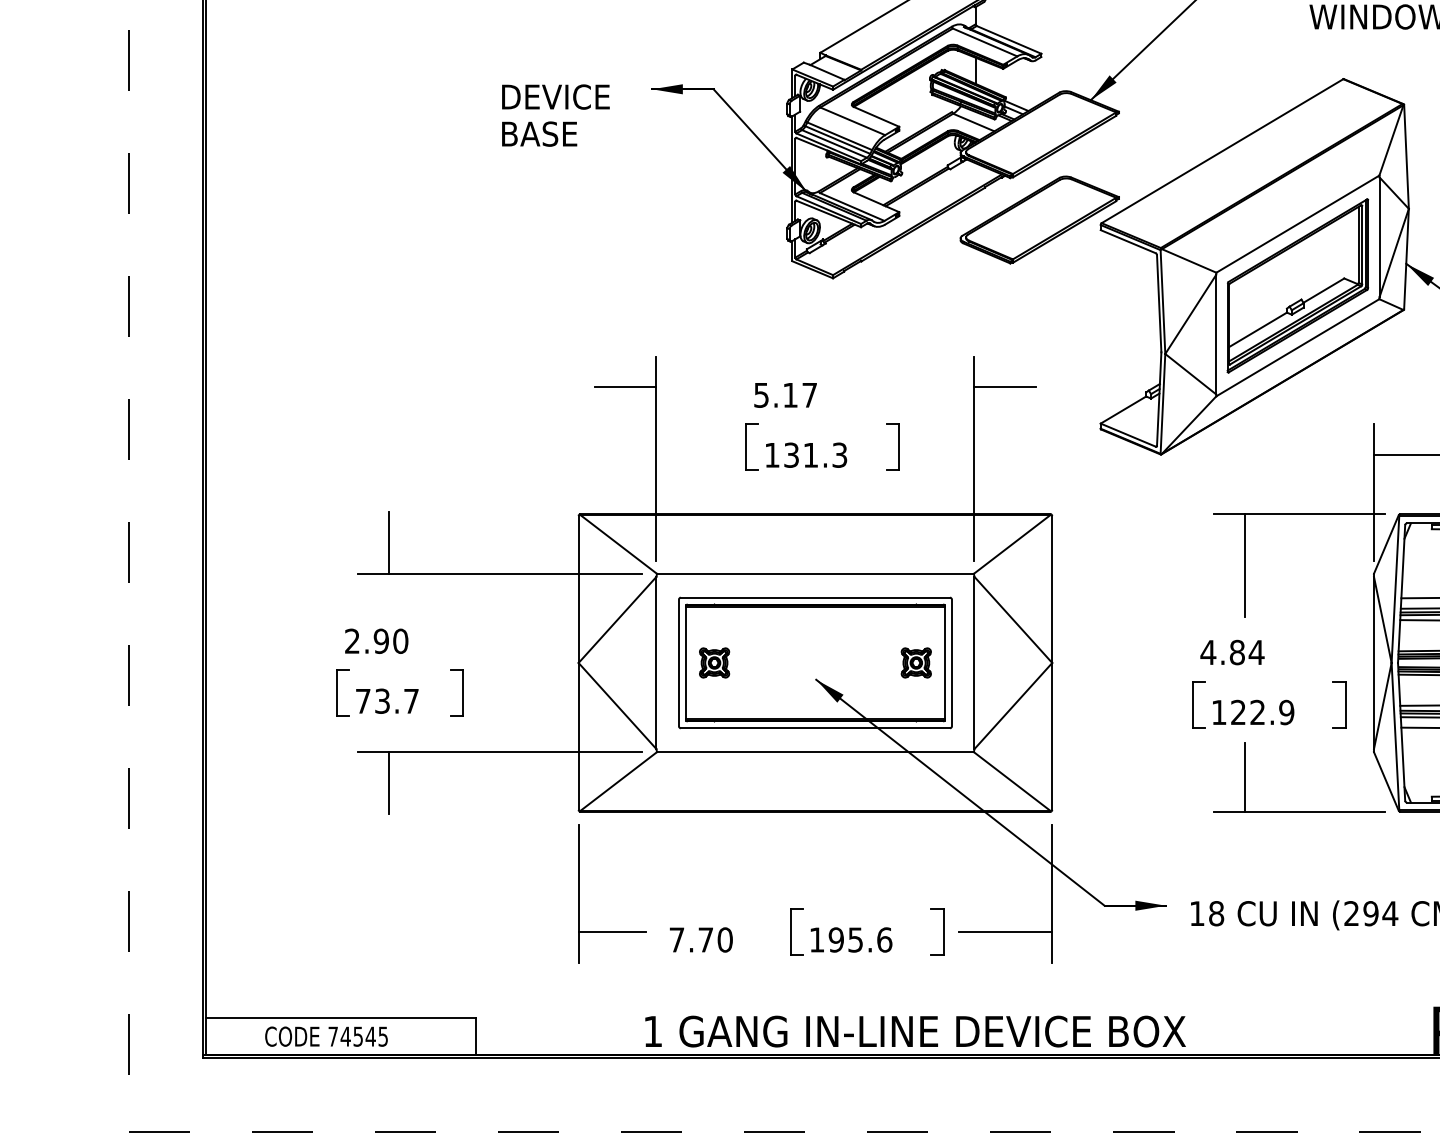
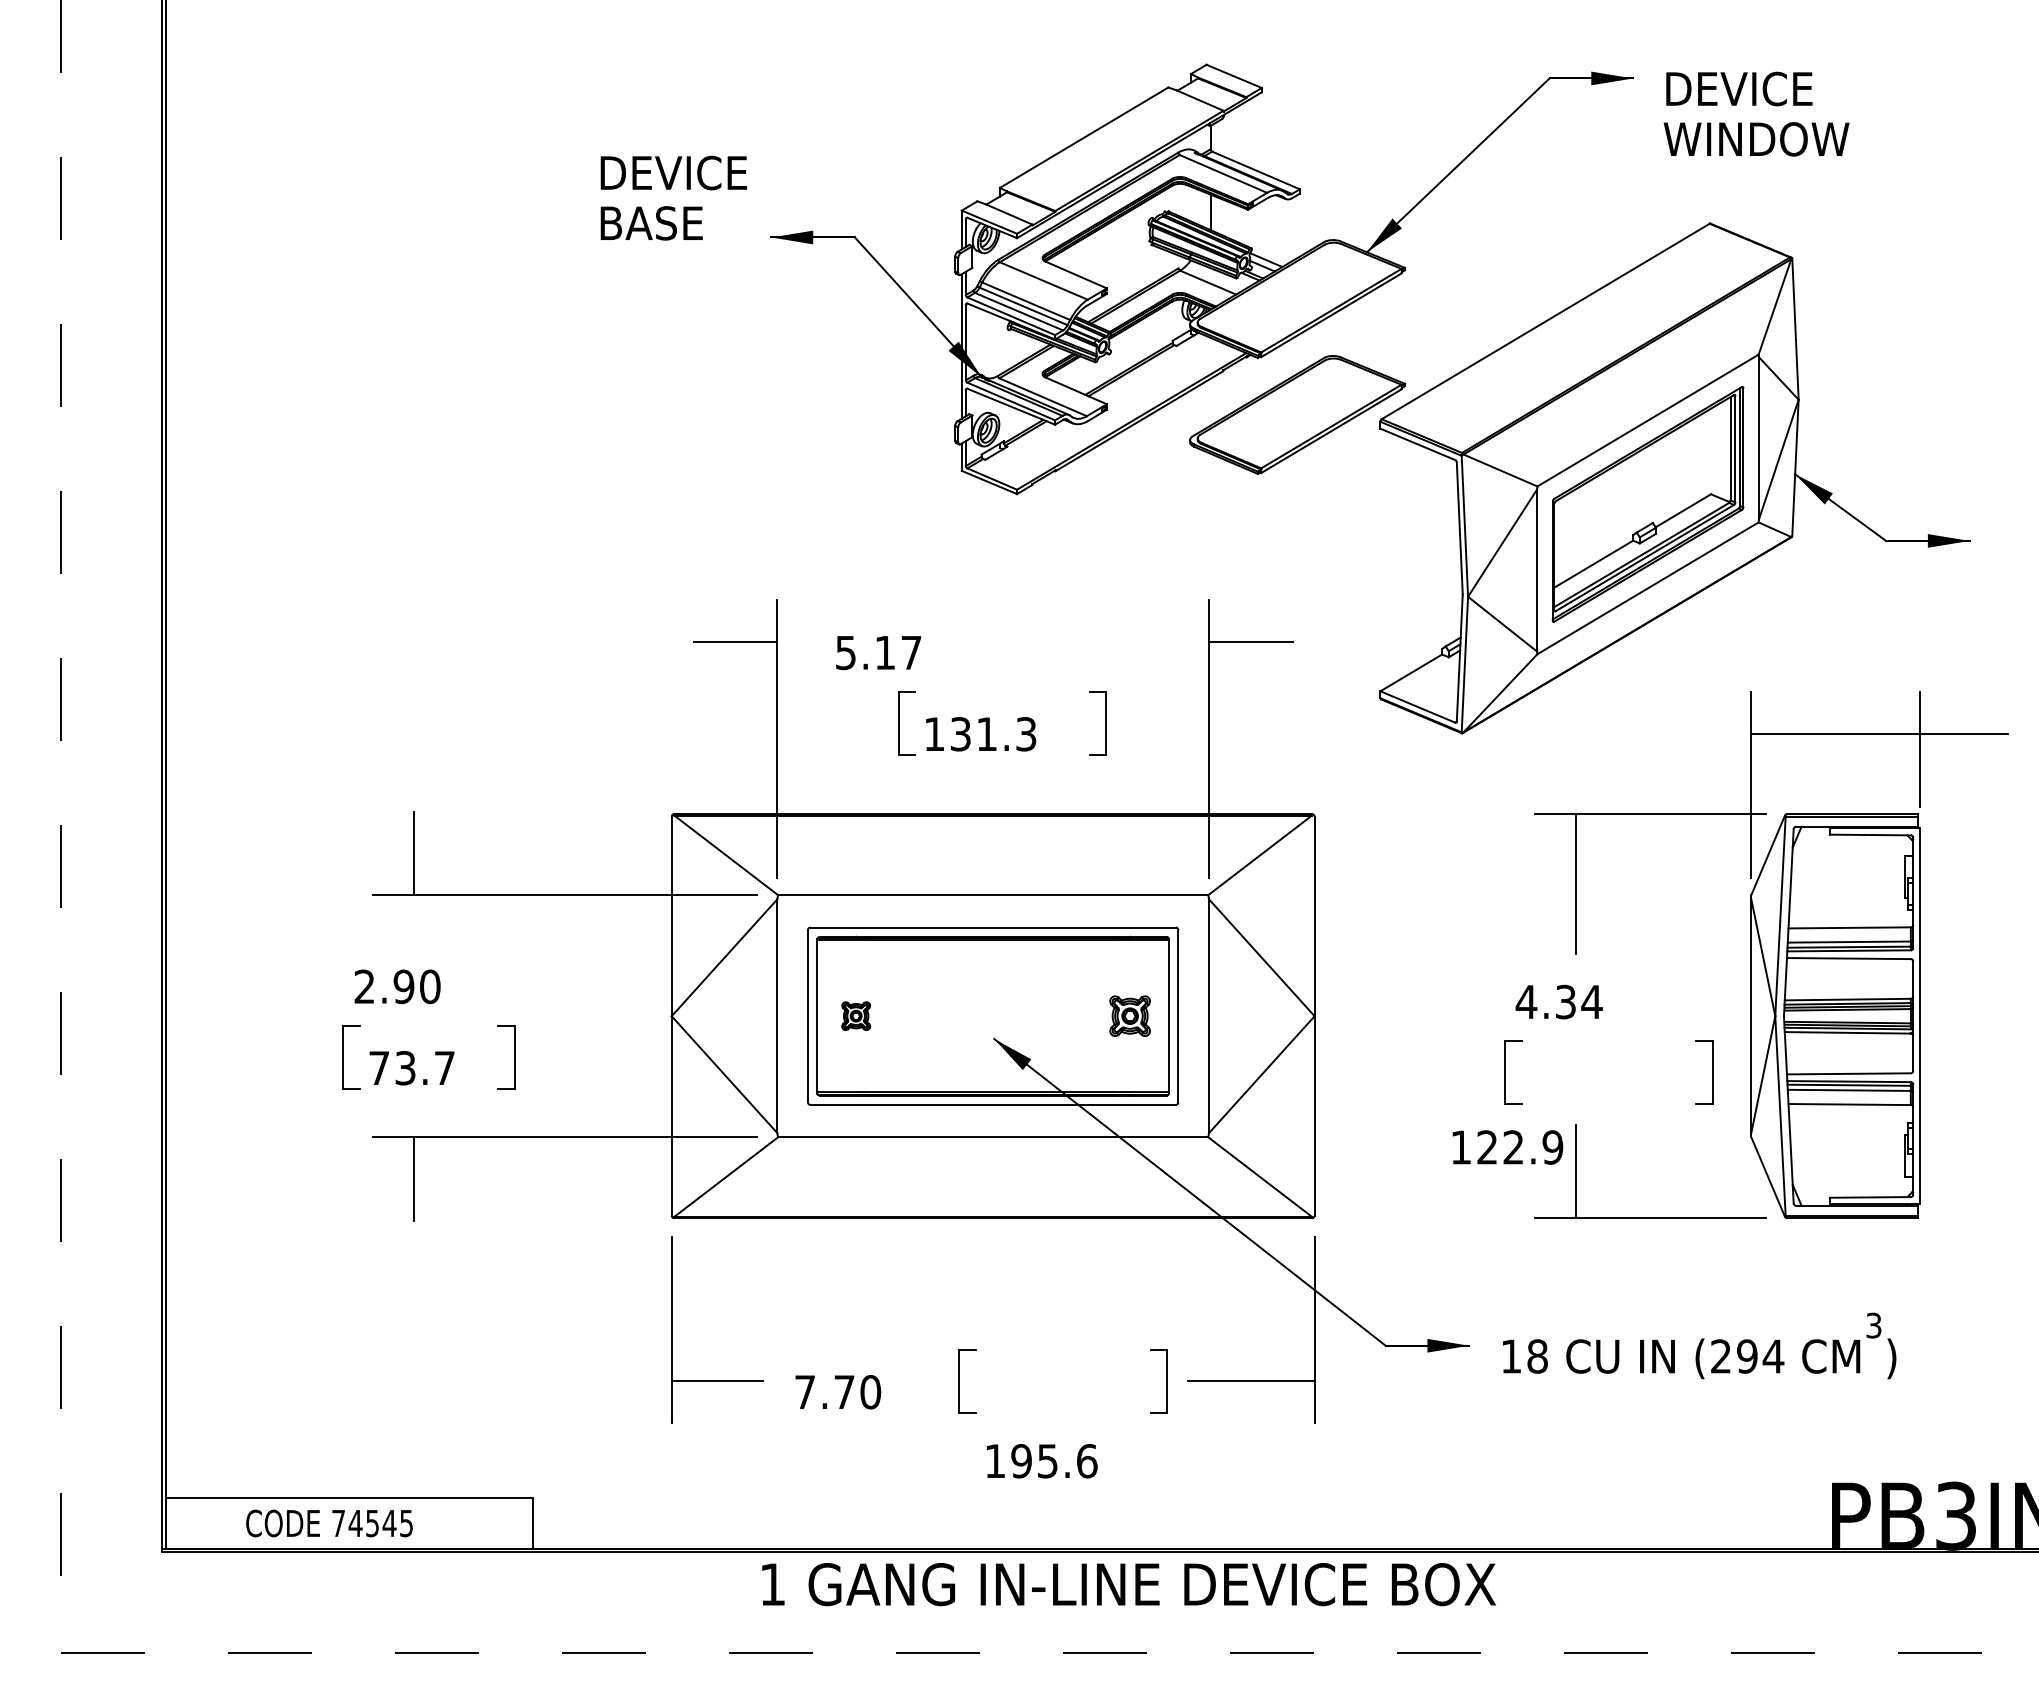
text: (555, 115) -> (673, 197), moved
text: (785, 395) -> (878, 653), moved
text: (1237, 652) -> (1565, 1001), 4.84 -> 4.34
part: (714, 662) -> (855, 1015), size x0.7
text: (1253, 712) -> (1507, 1147), moved
text: (851, 940) -> (1042, 1461), moved
text: (915, 1031) -> (1128, 1584), moved

